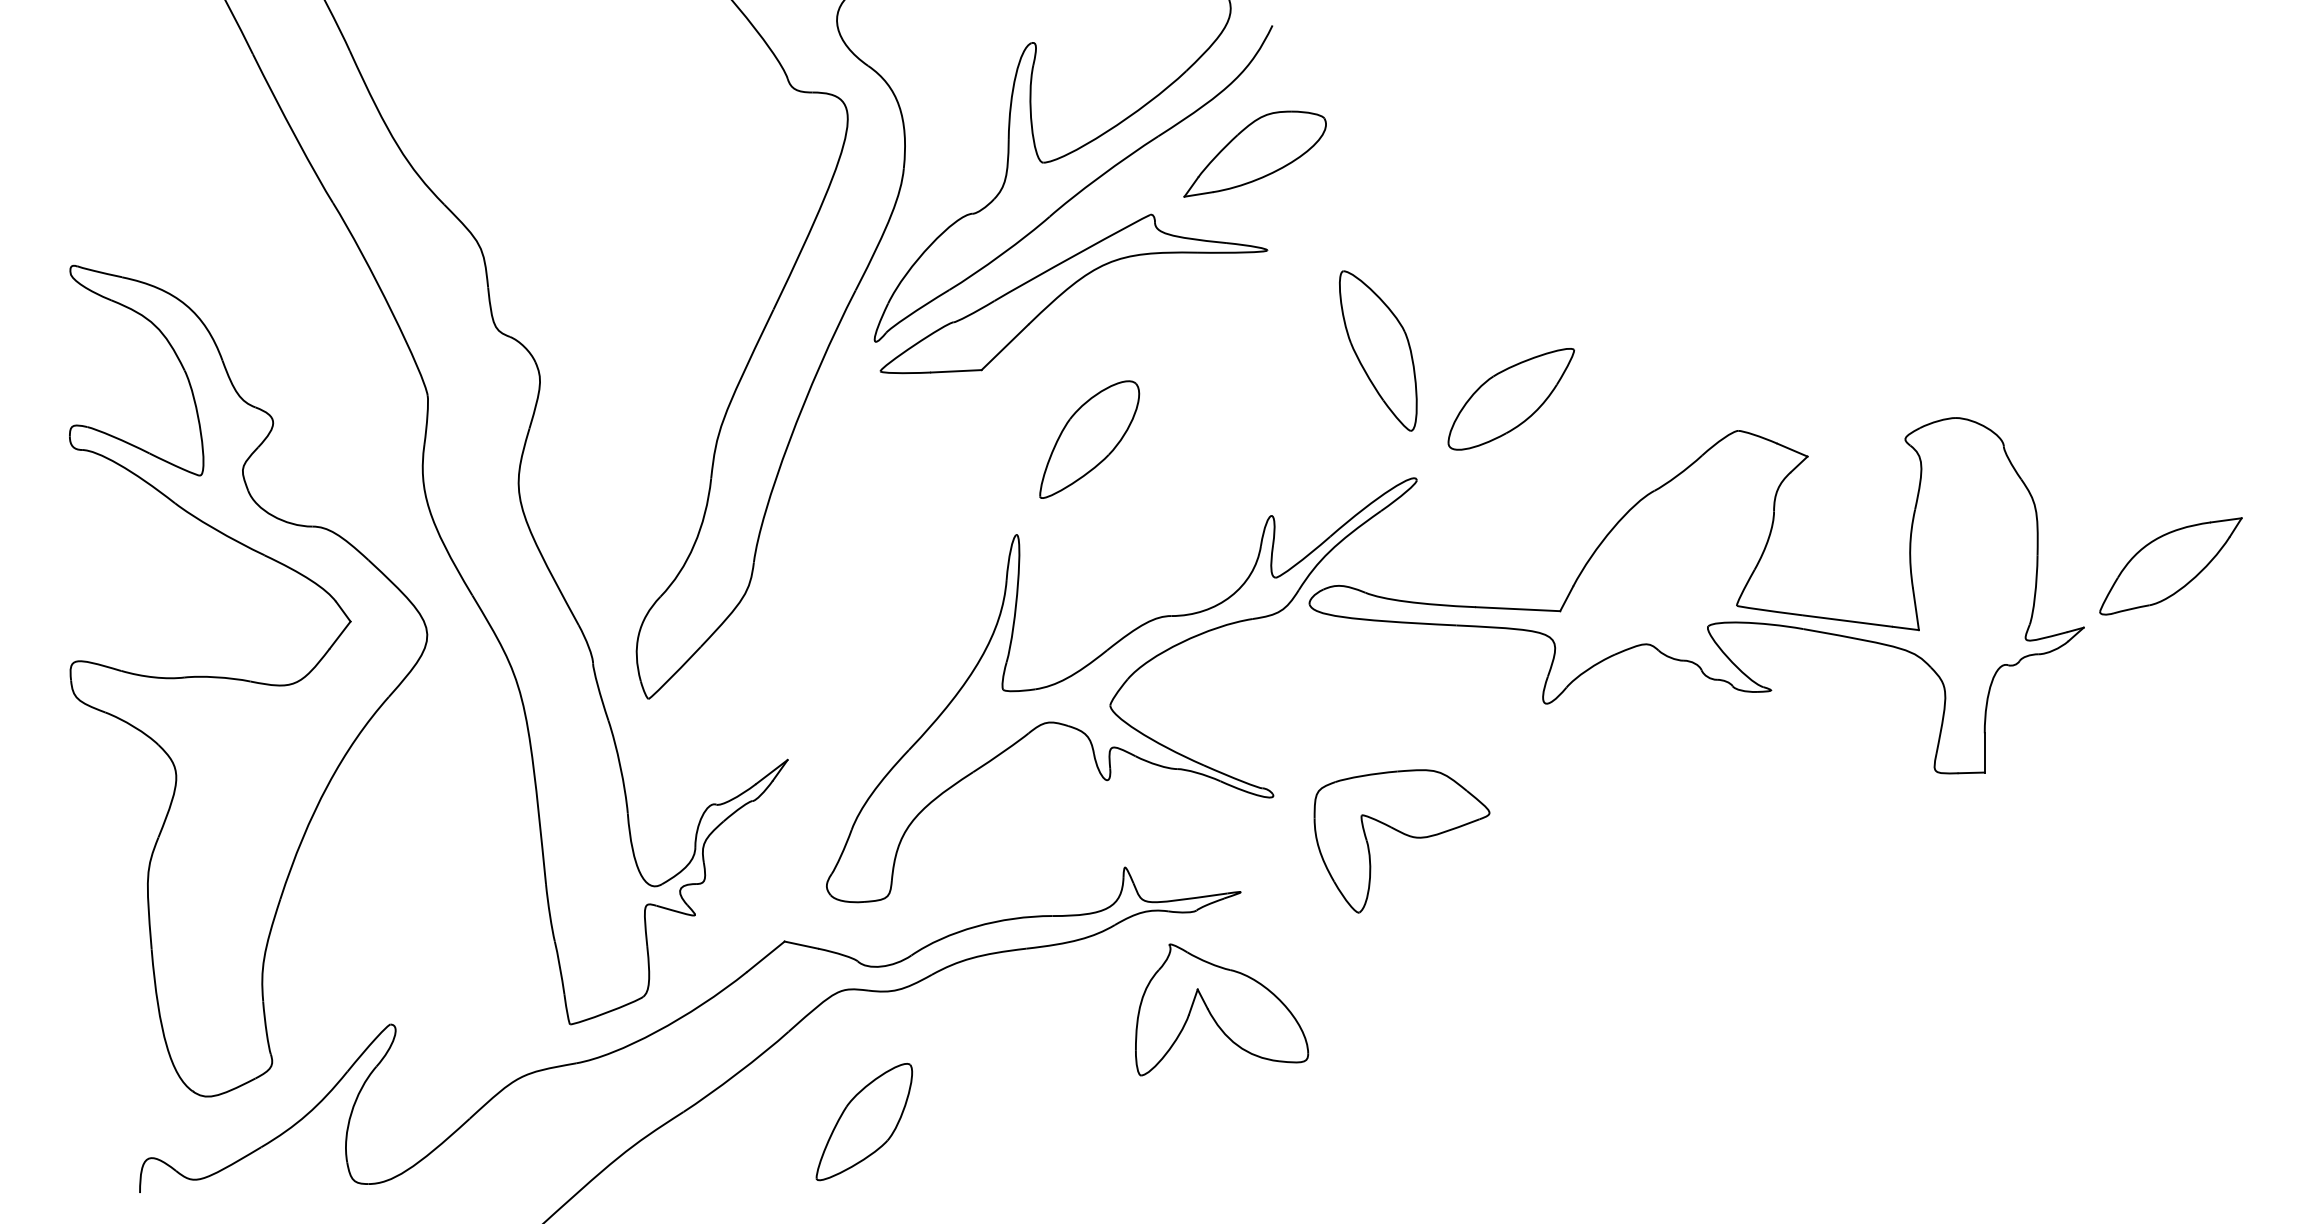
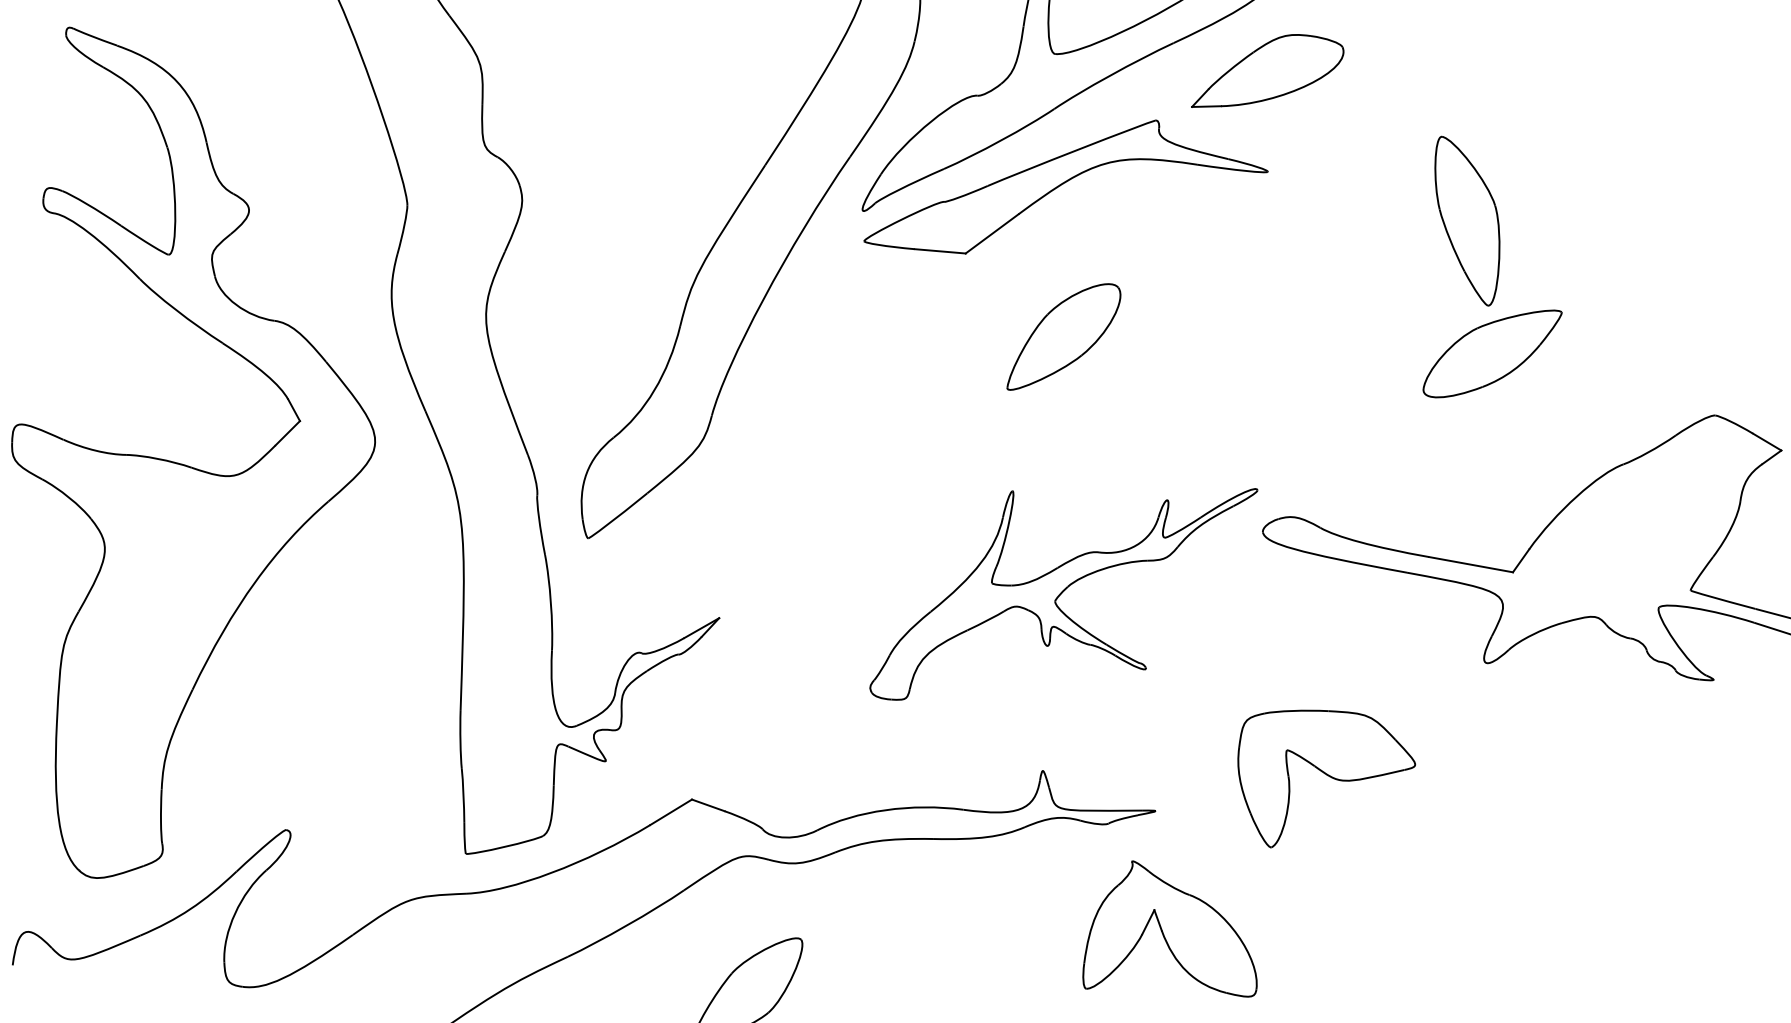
part: (1378, 350) -> (1466, 220), moved
part: (1121, 690) -> (1062, 593), size x0.6
part: (1222, 1009) -> (1176, 933), moved

